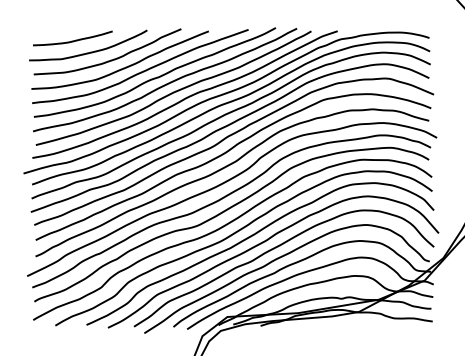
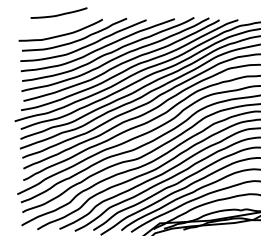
curve: (72, 40) -> (58, 14), moved

